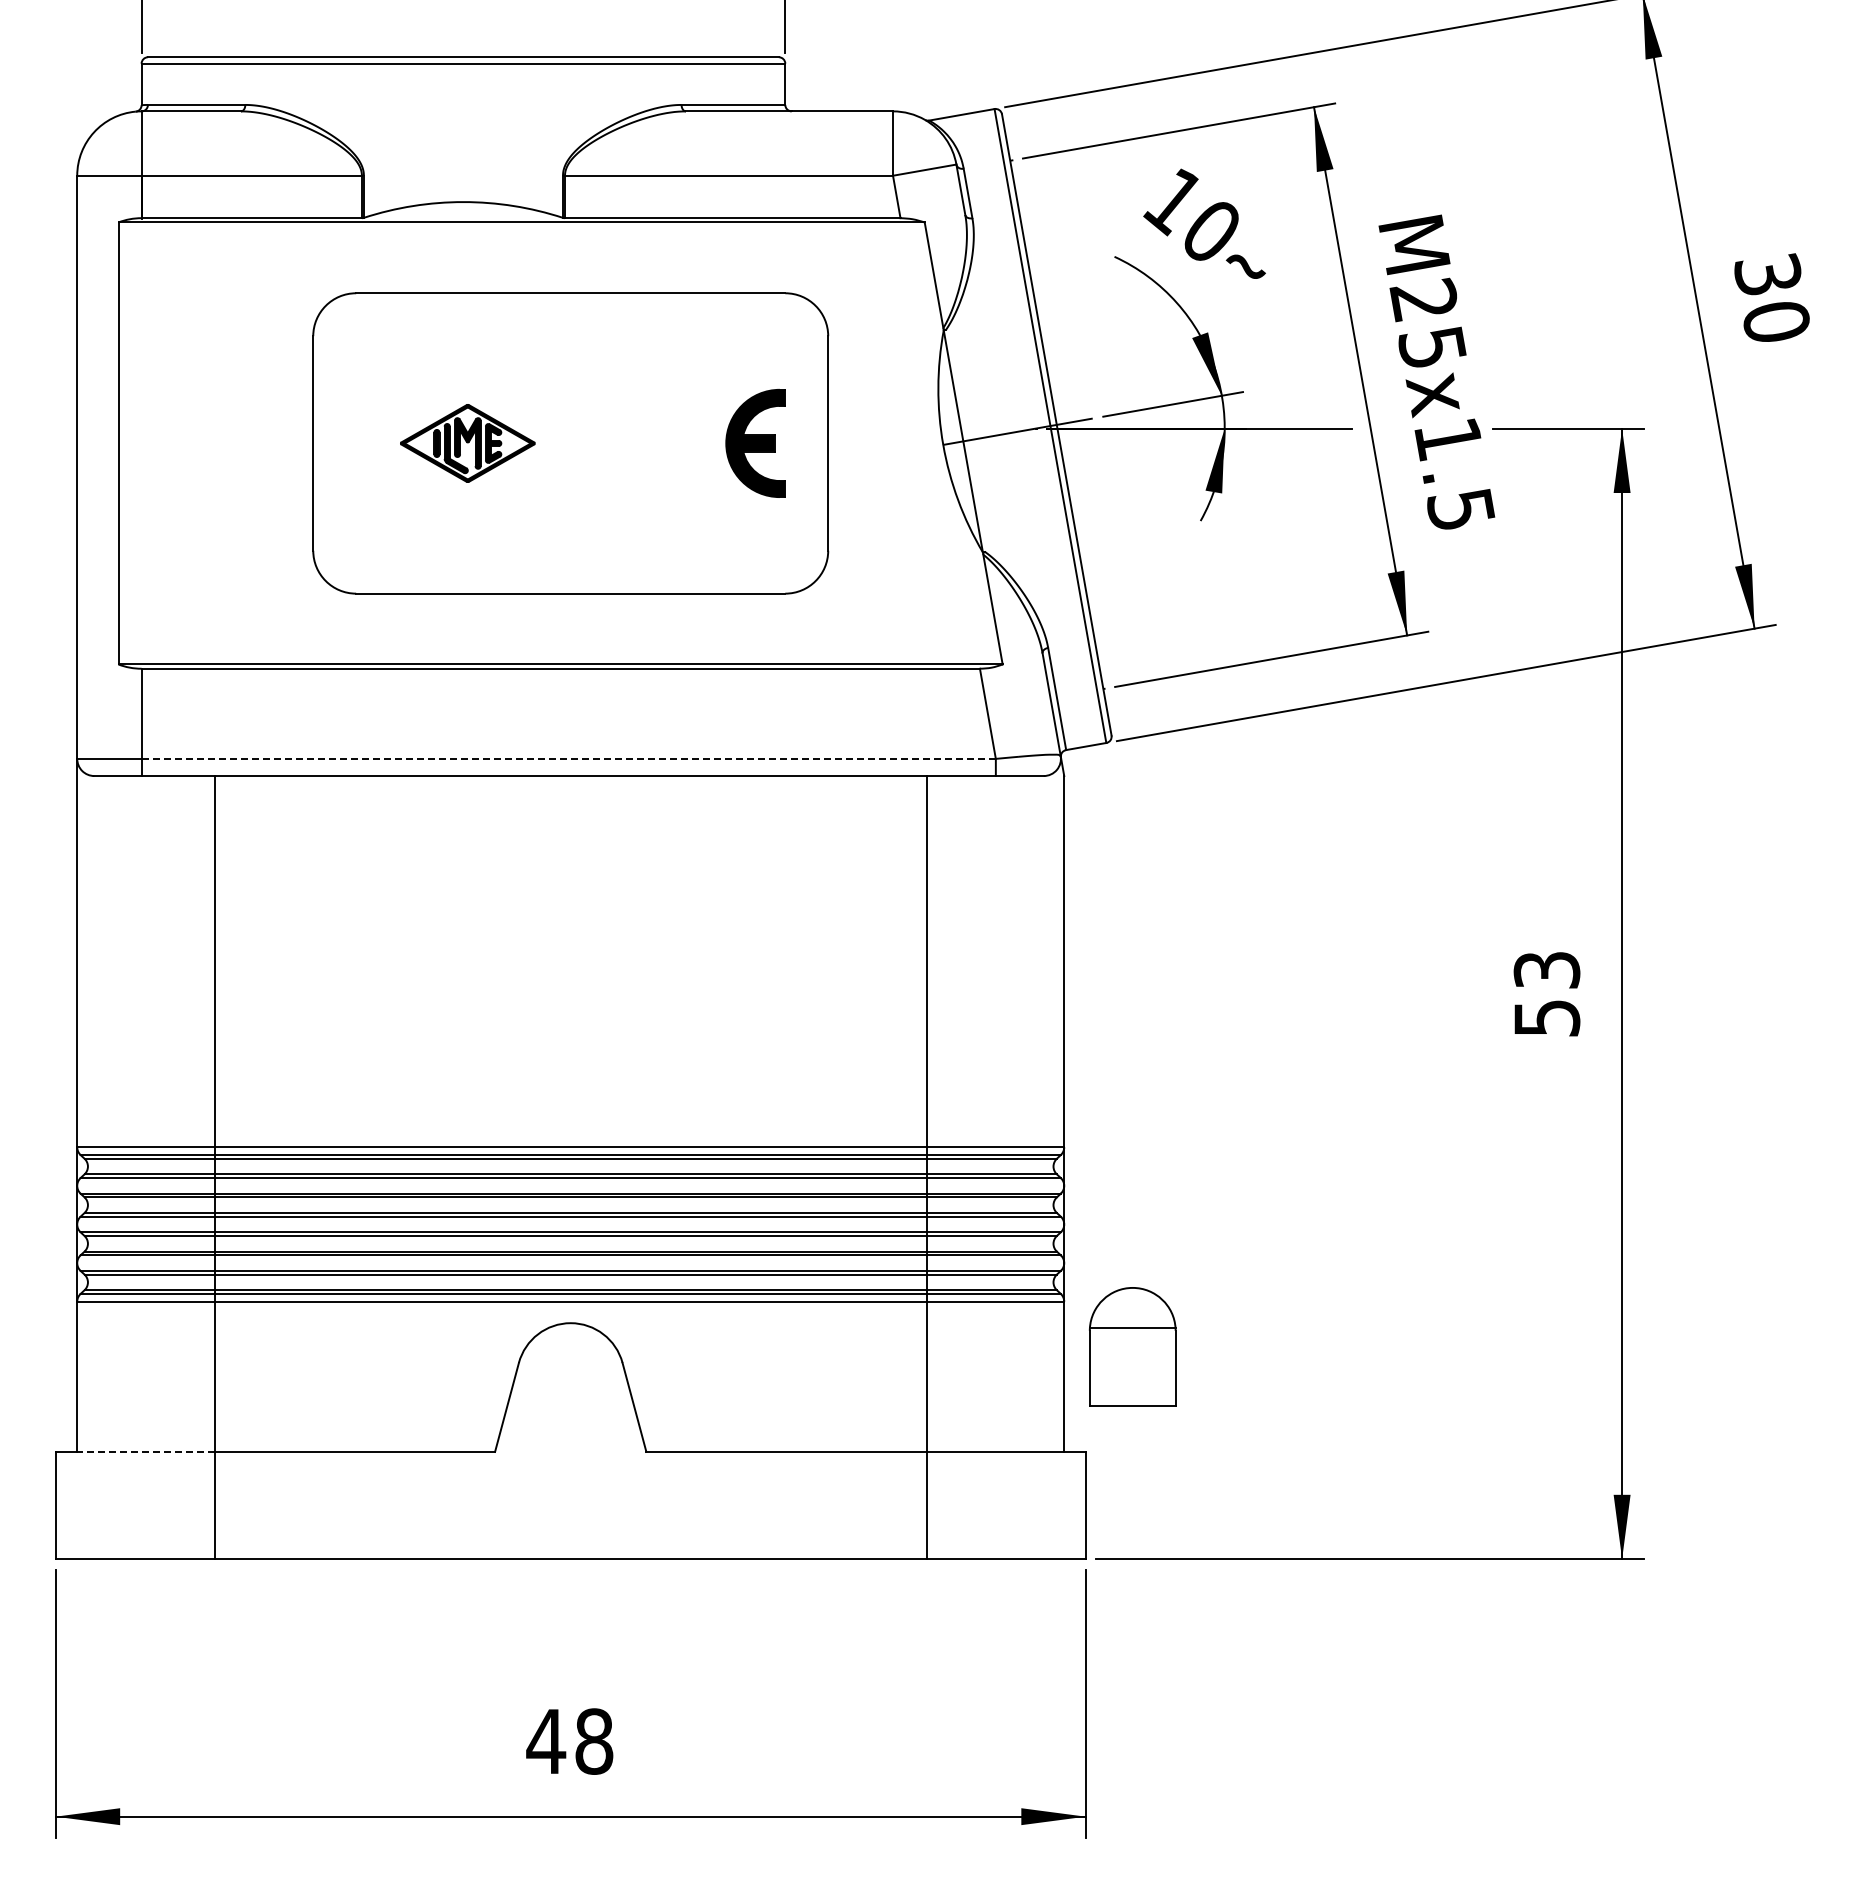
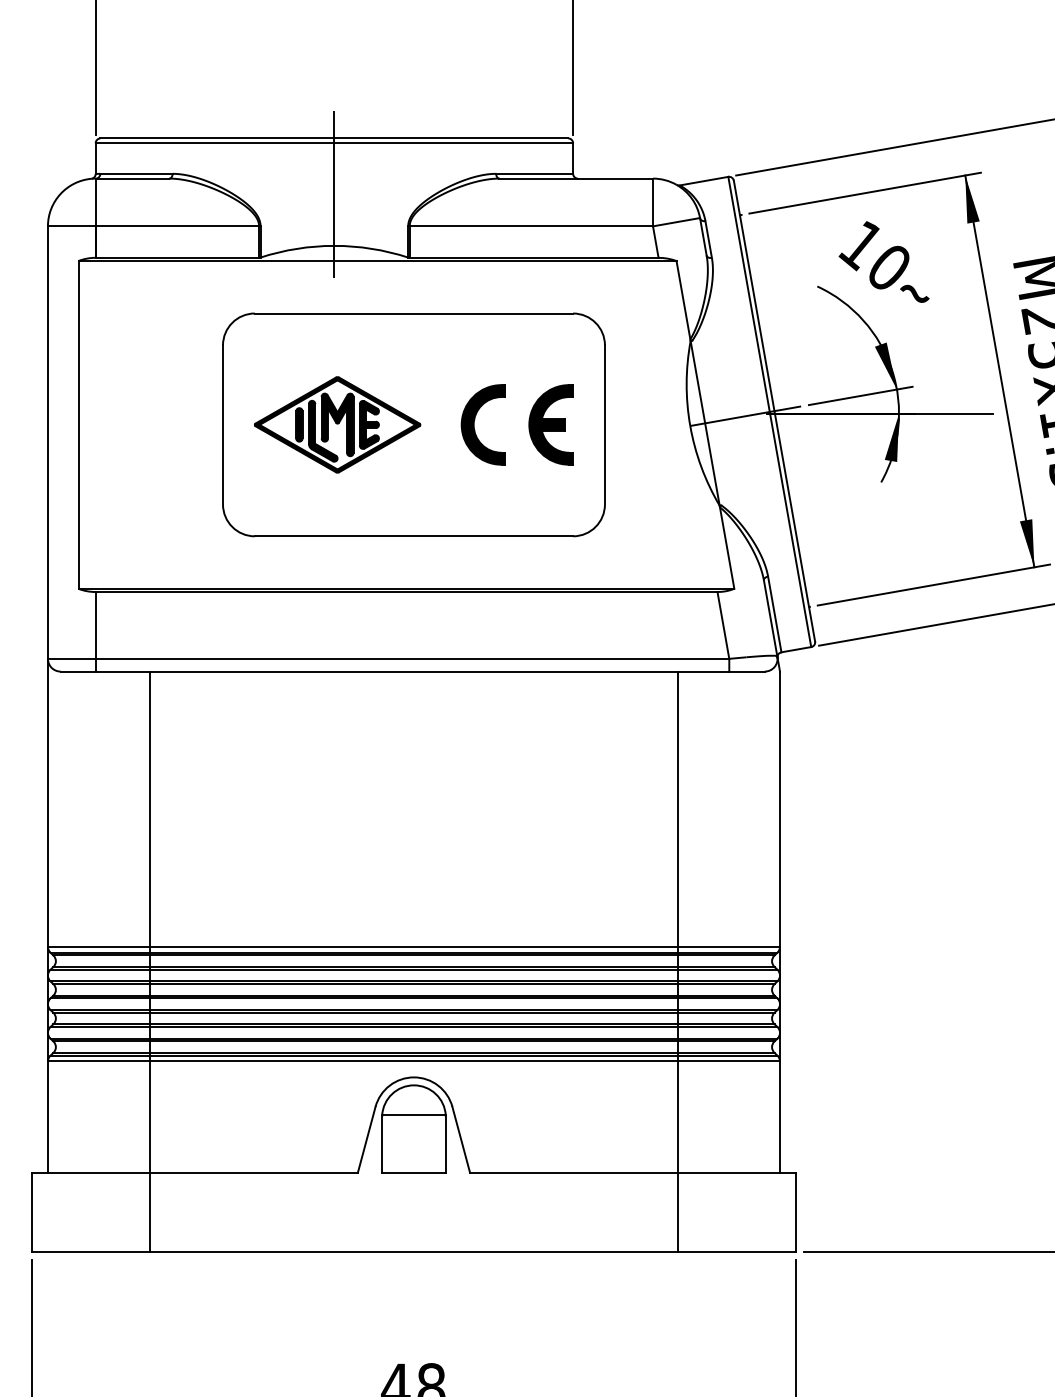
line: (463, 132) -> (334, 194), added
part: (467, 443) -> (337, 424), size x1.67
part: (652, 443) -> (474, 424), added
line: (569, 758) -> (413, 658), dashed -> solid
part: (1132, 1346) -> (413, 1128), moved
line: (145, 1451) -> (98, 1172), dashed -> solid

